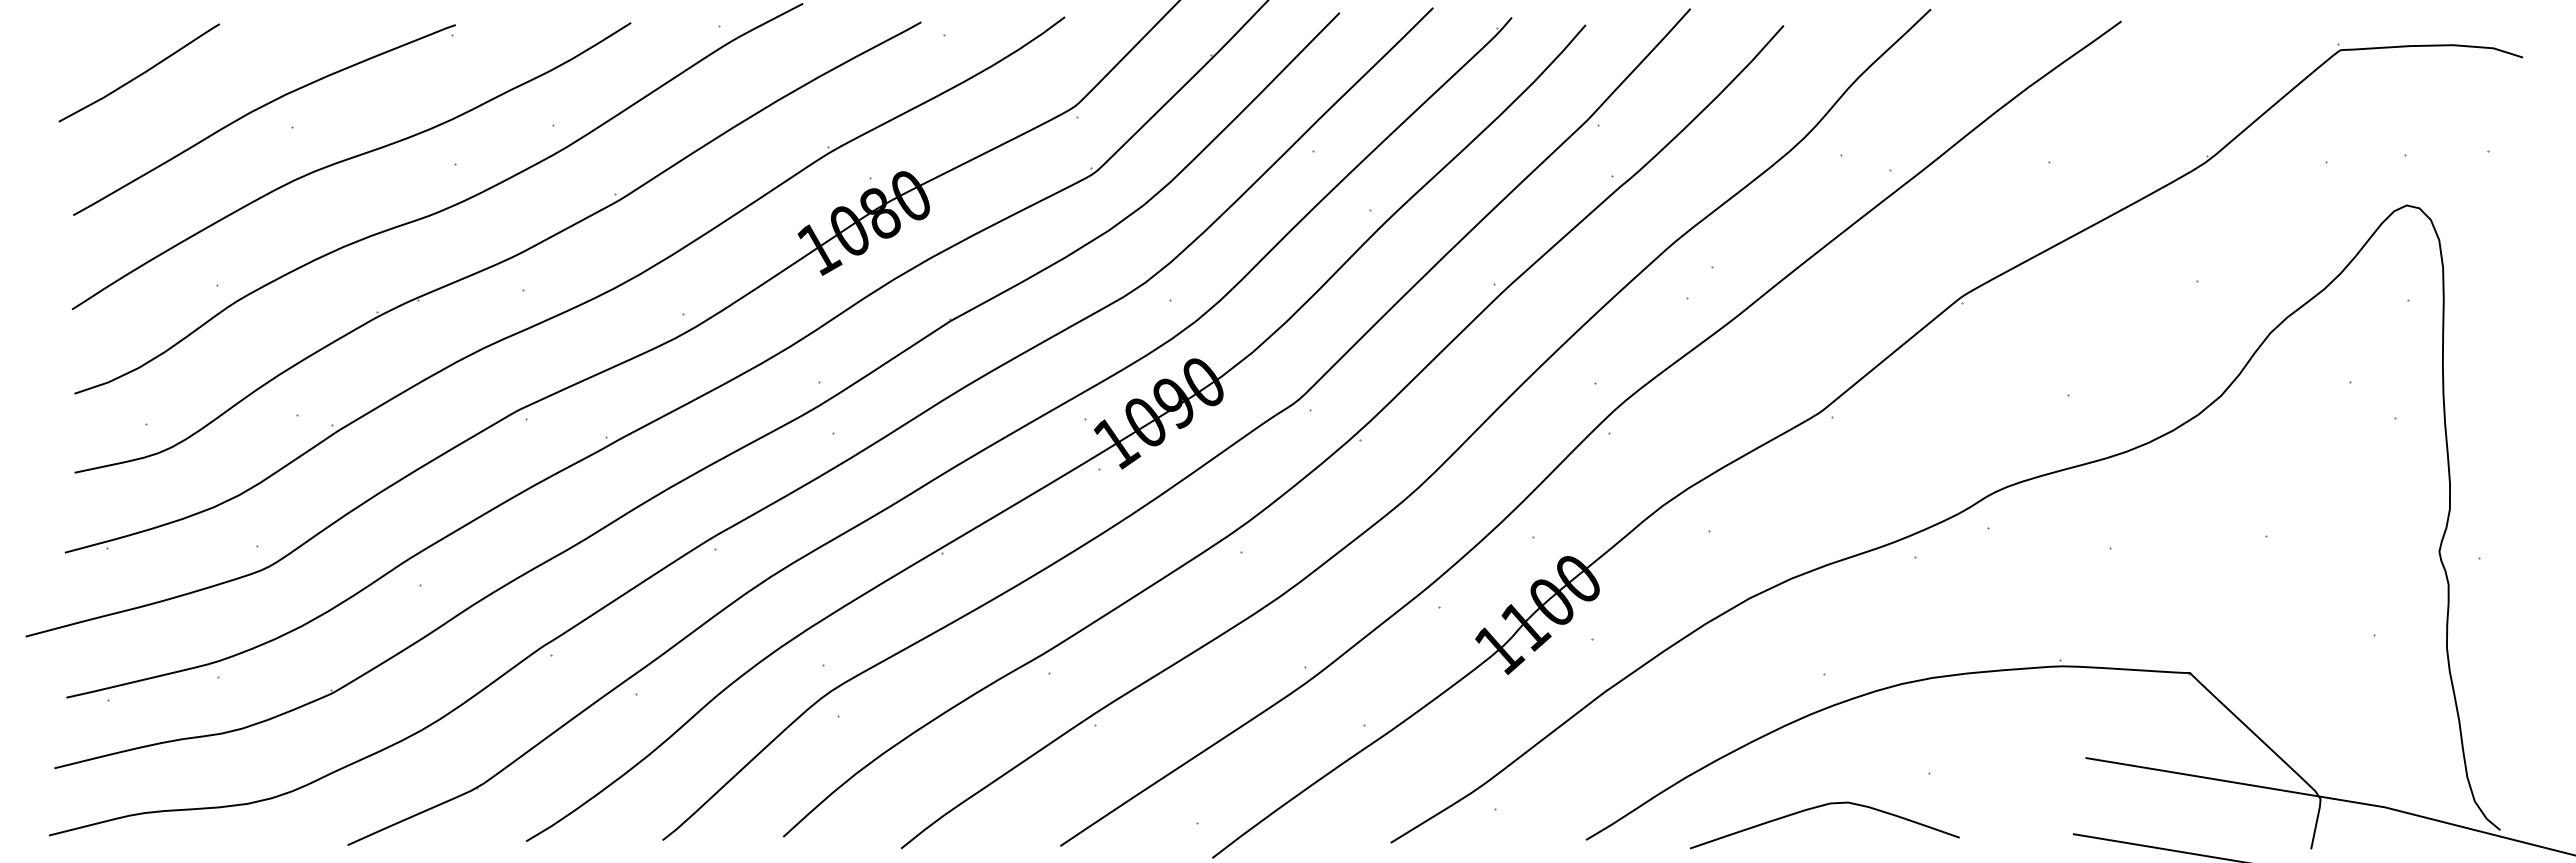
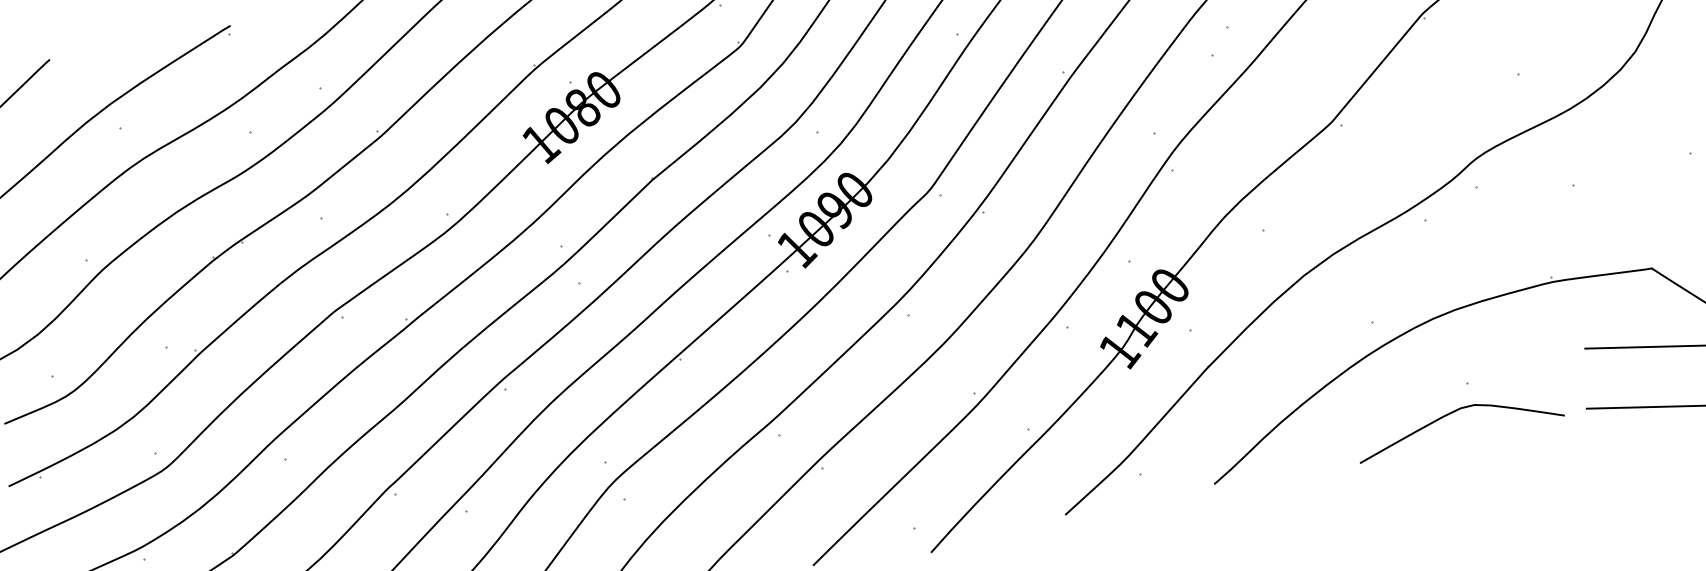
curve: (1819, 807) -> (1453, 412), moved

